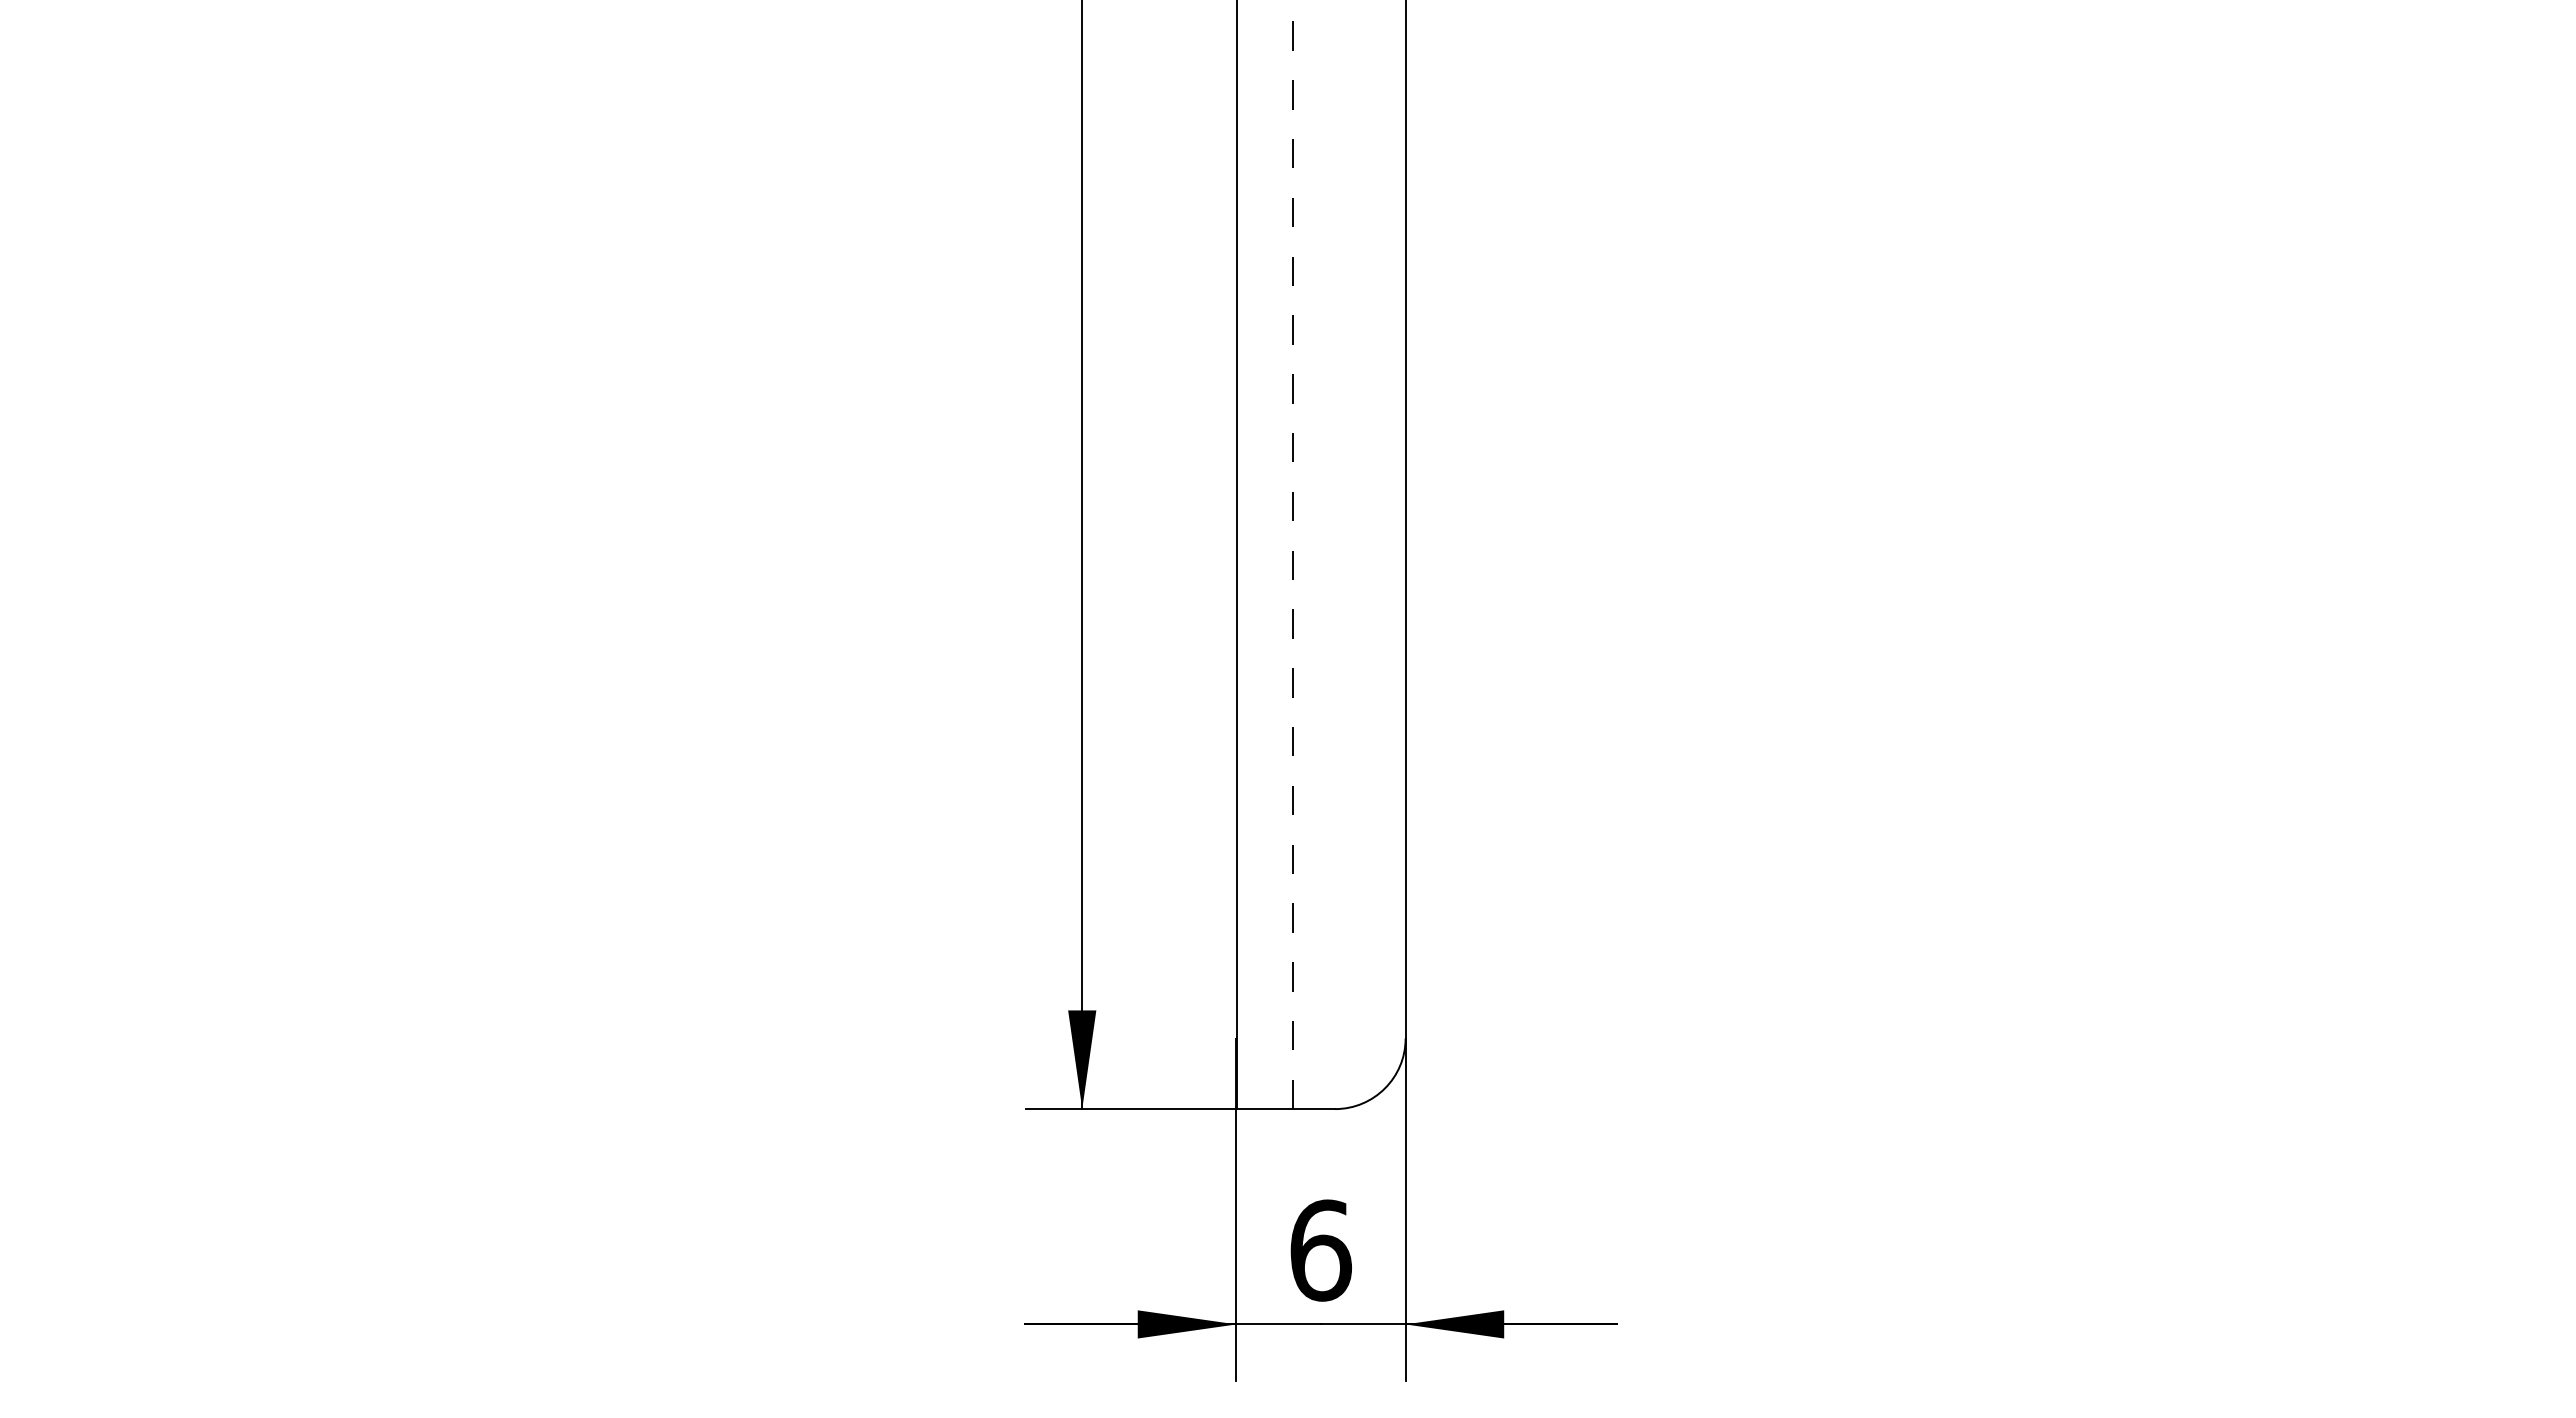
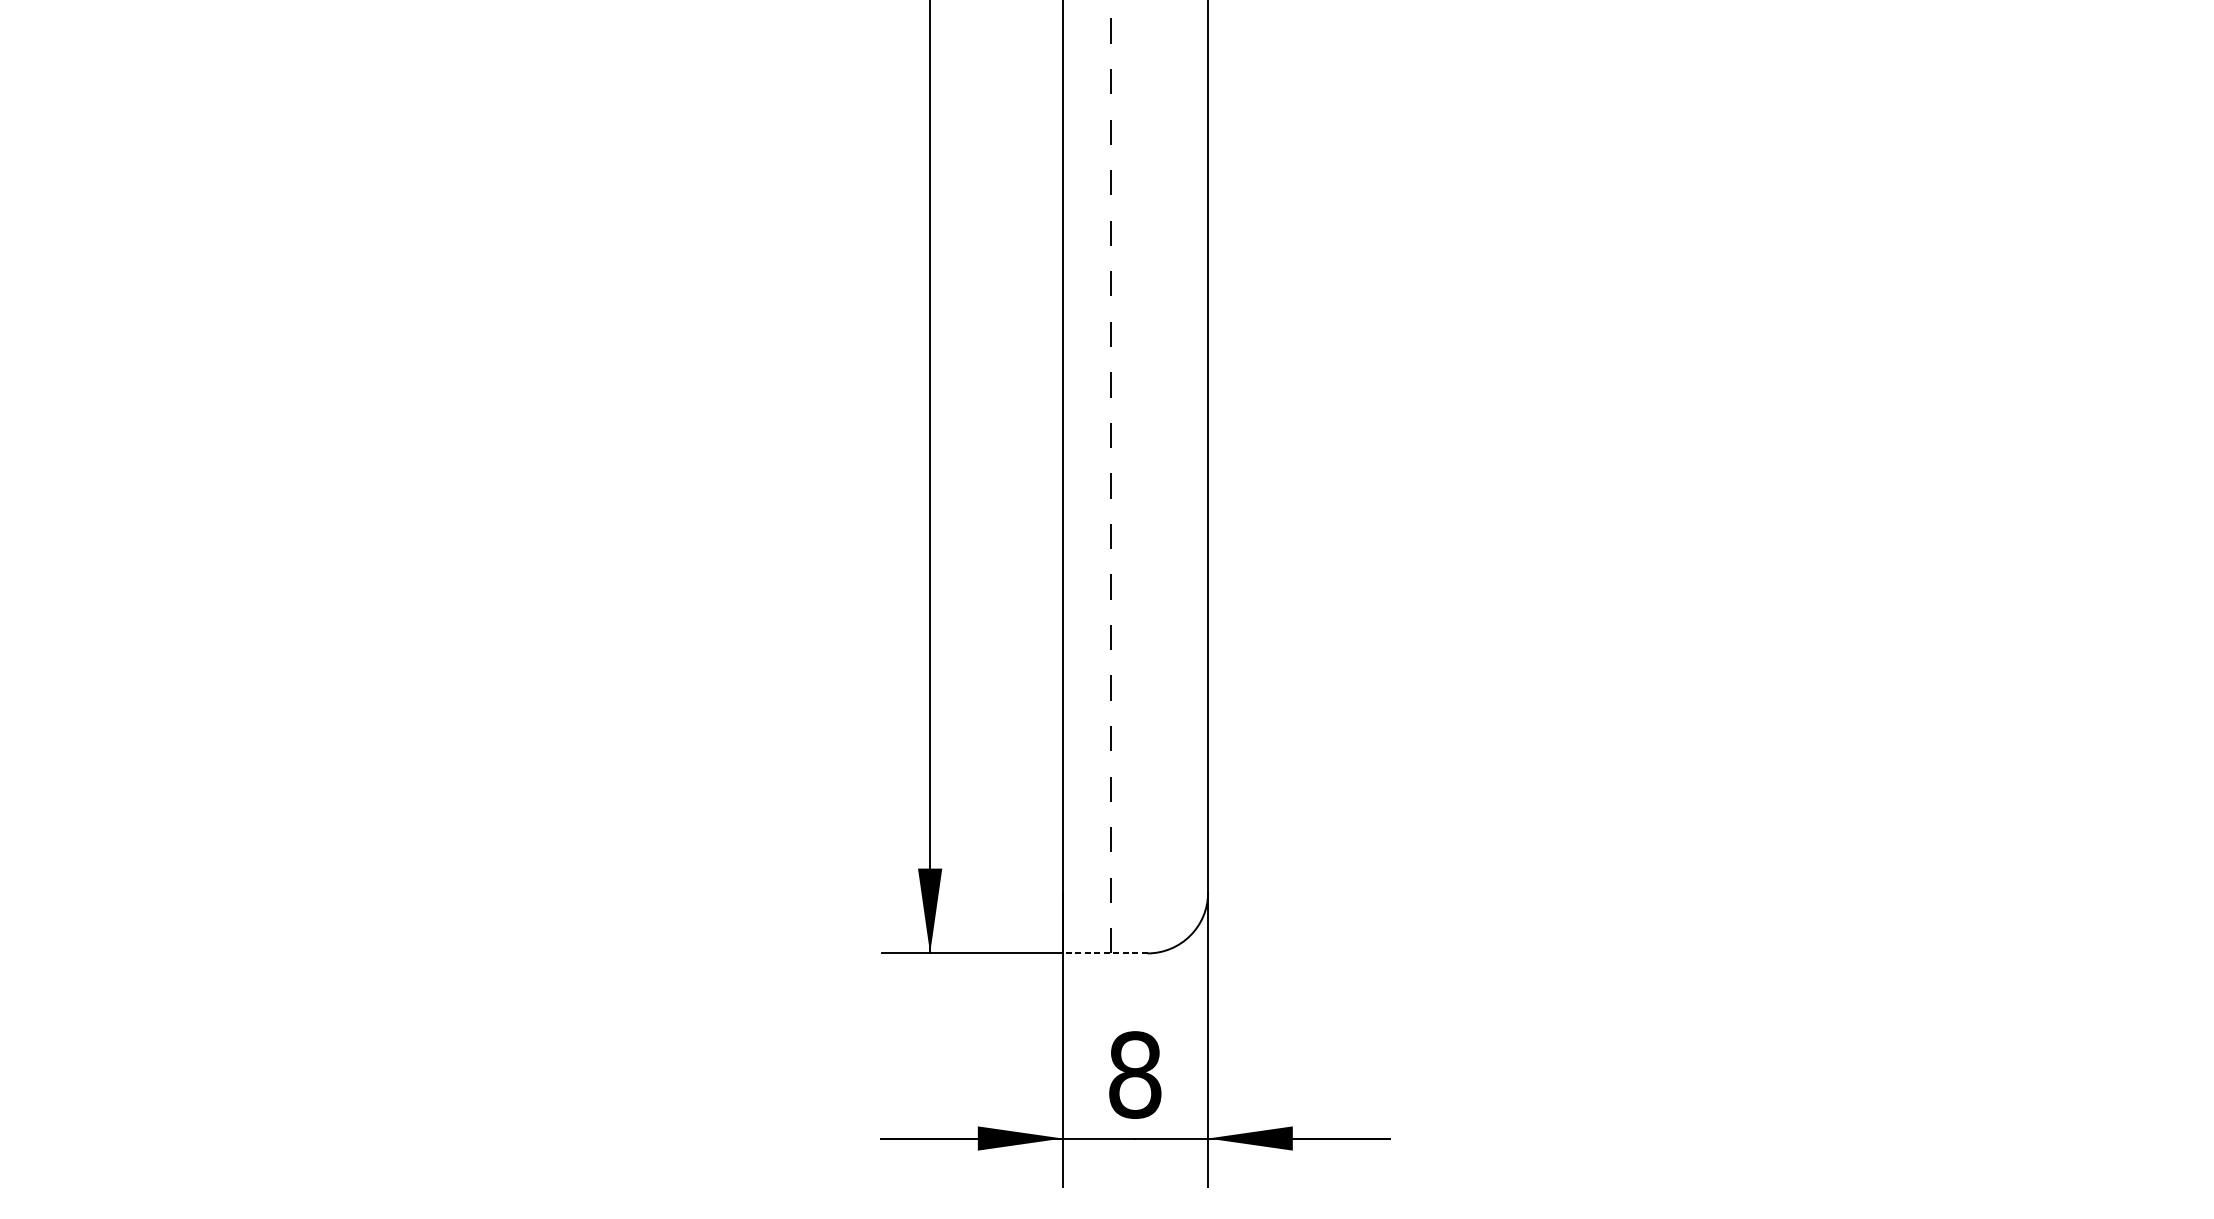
line: (1285, 1109) -> (1104, 953), solid -> dashed
text: (1320, 1250) -> (1134, 1074), 6 -> 8

